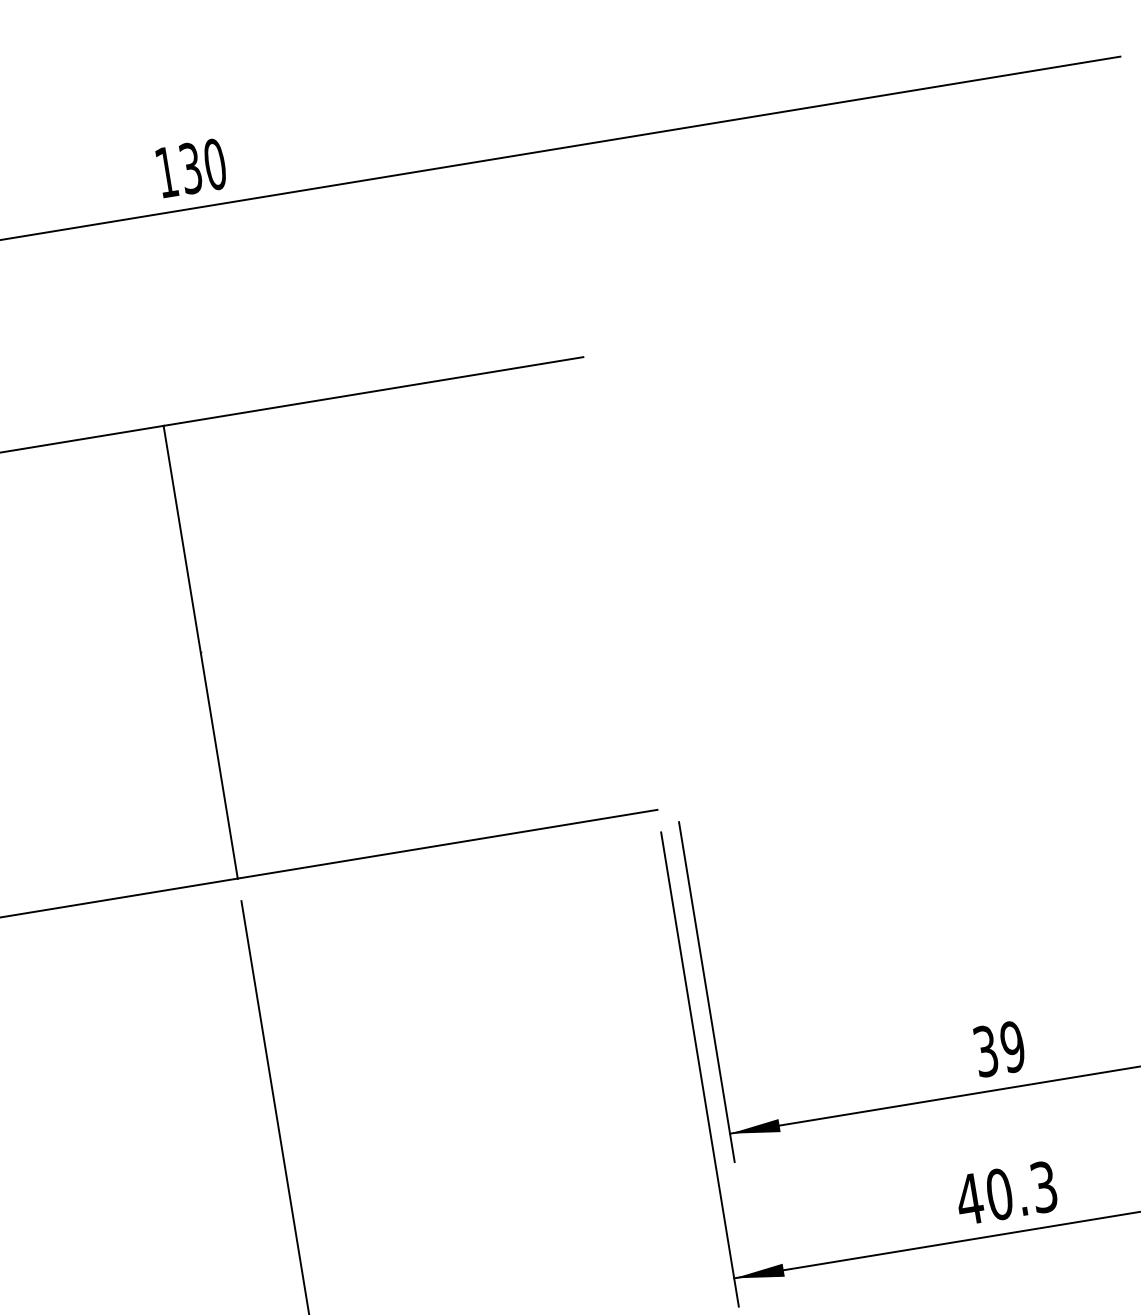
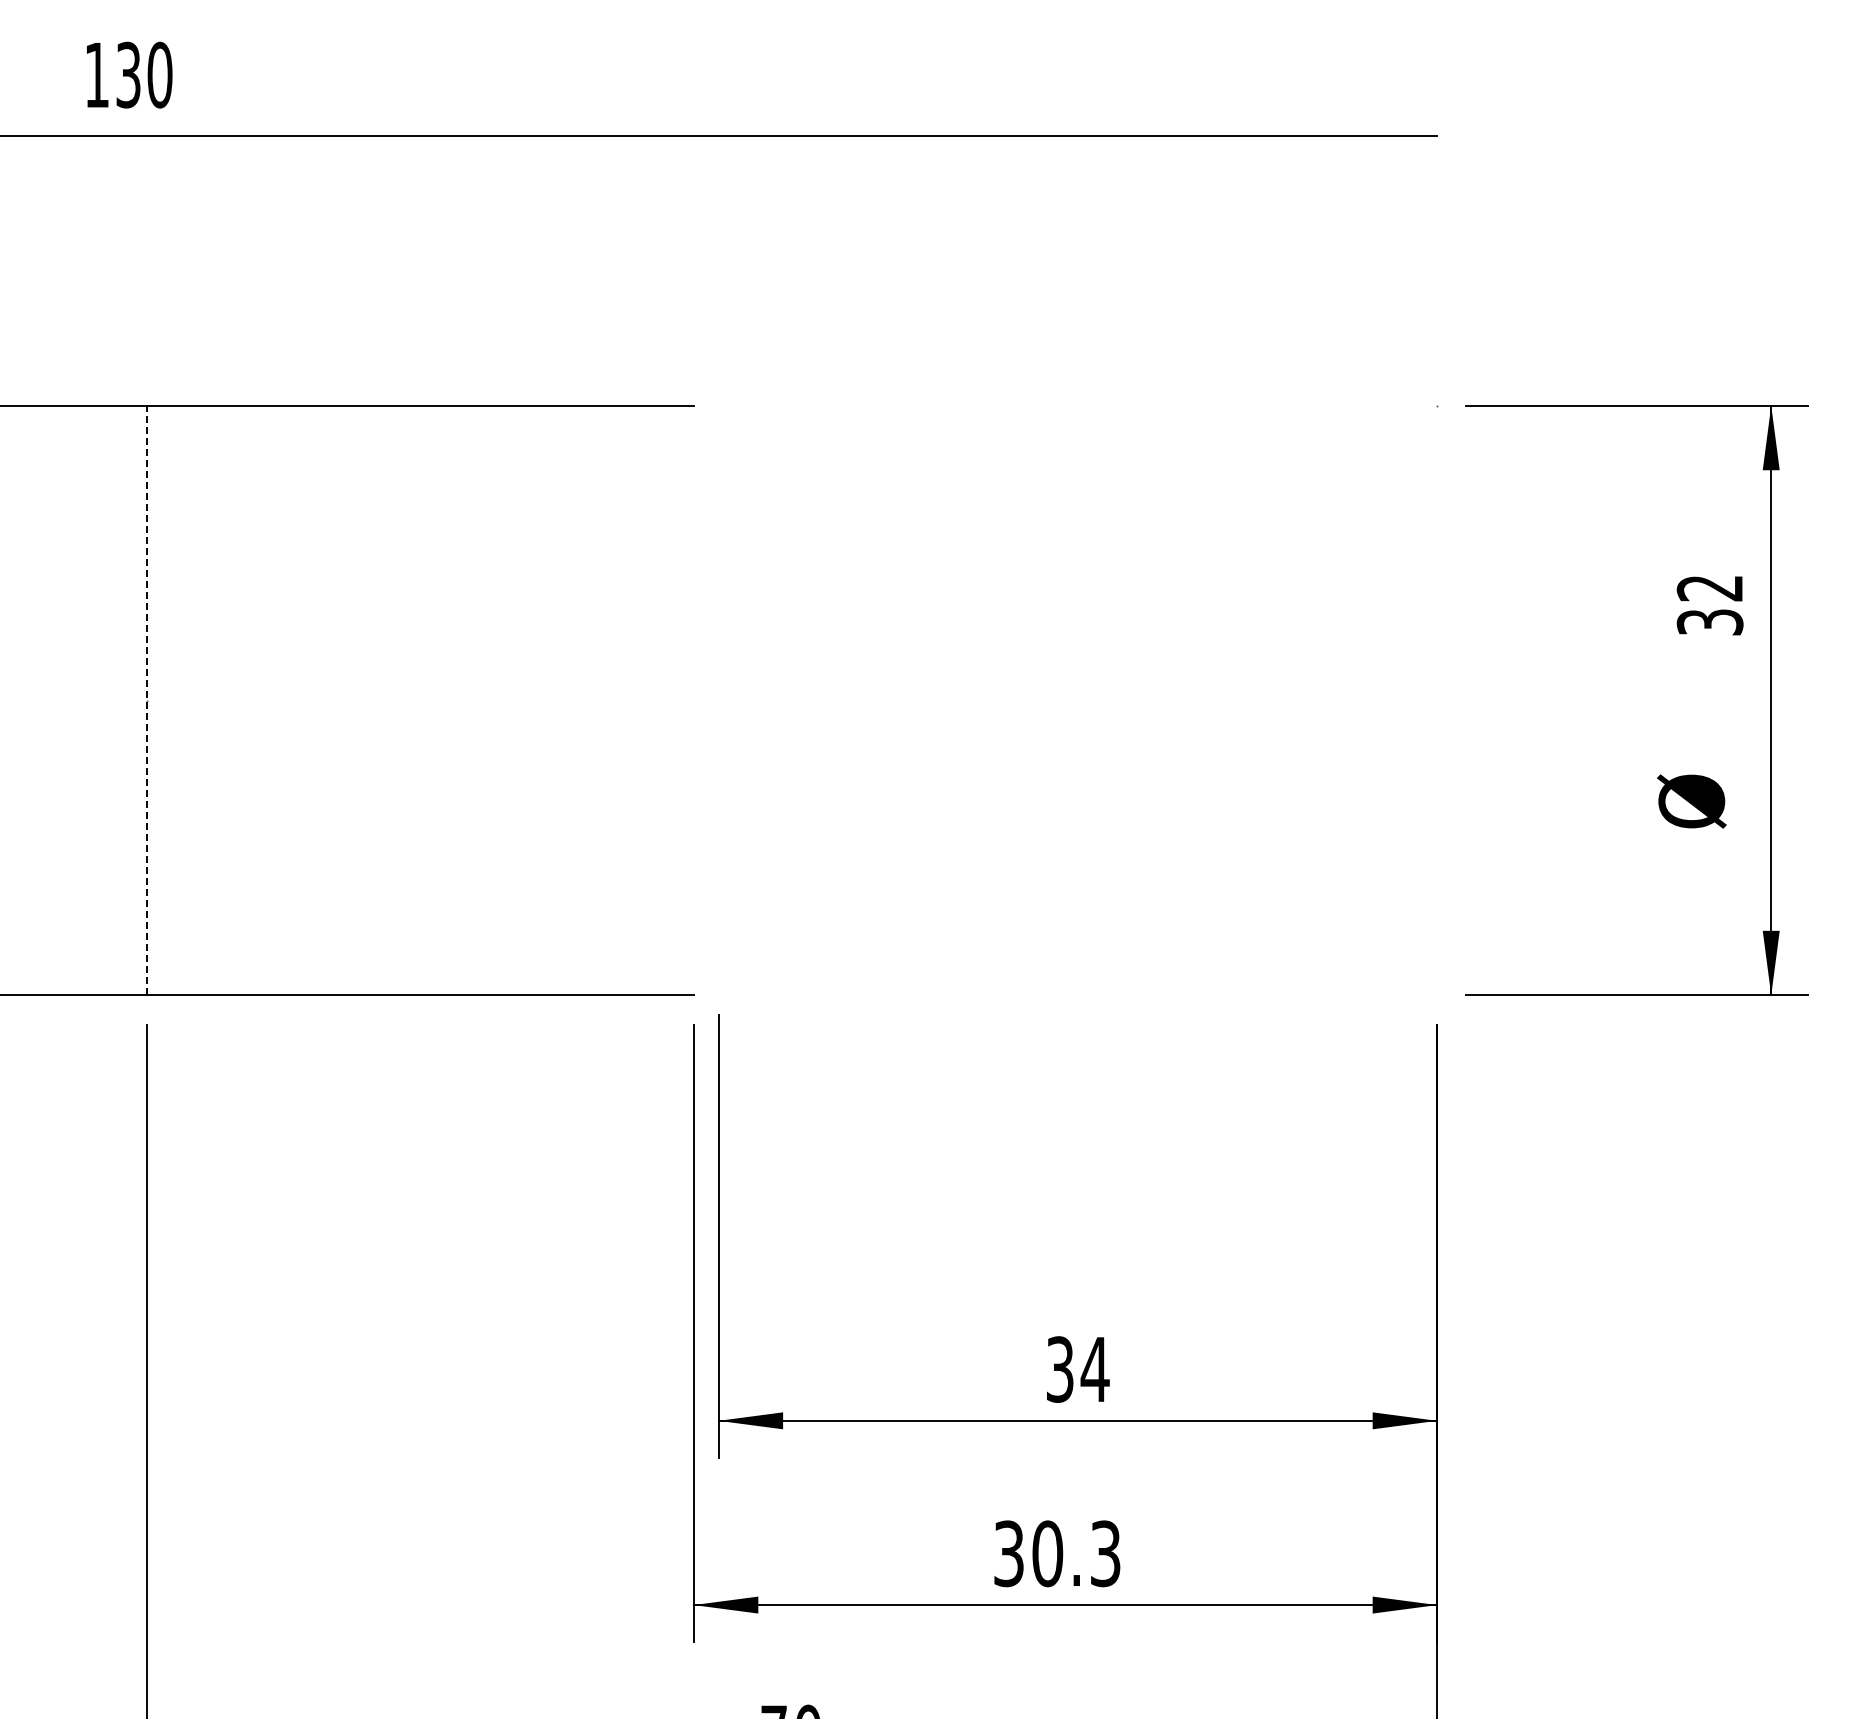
text: (191, 167) -> (129, 74), moved
line: (200, 652) -> (147, 700), solid -> dashed
text: (1012, 1046) -> (1094, 1369), 39 -> 34
text: (969, 1199) -> (1008, 1553), 40.3 -> 30.3

